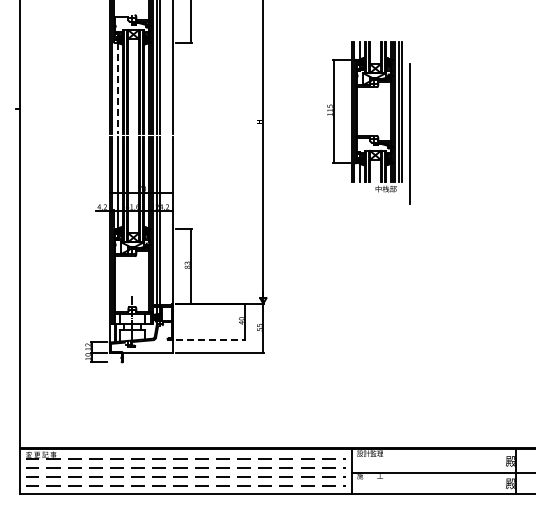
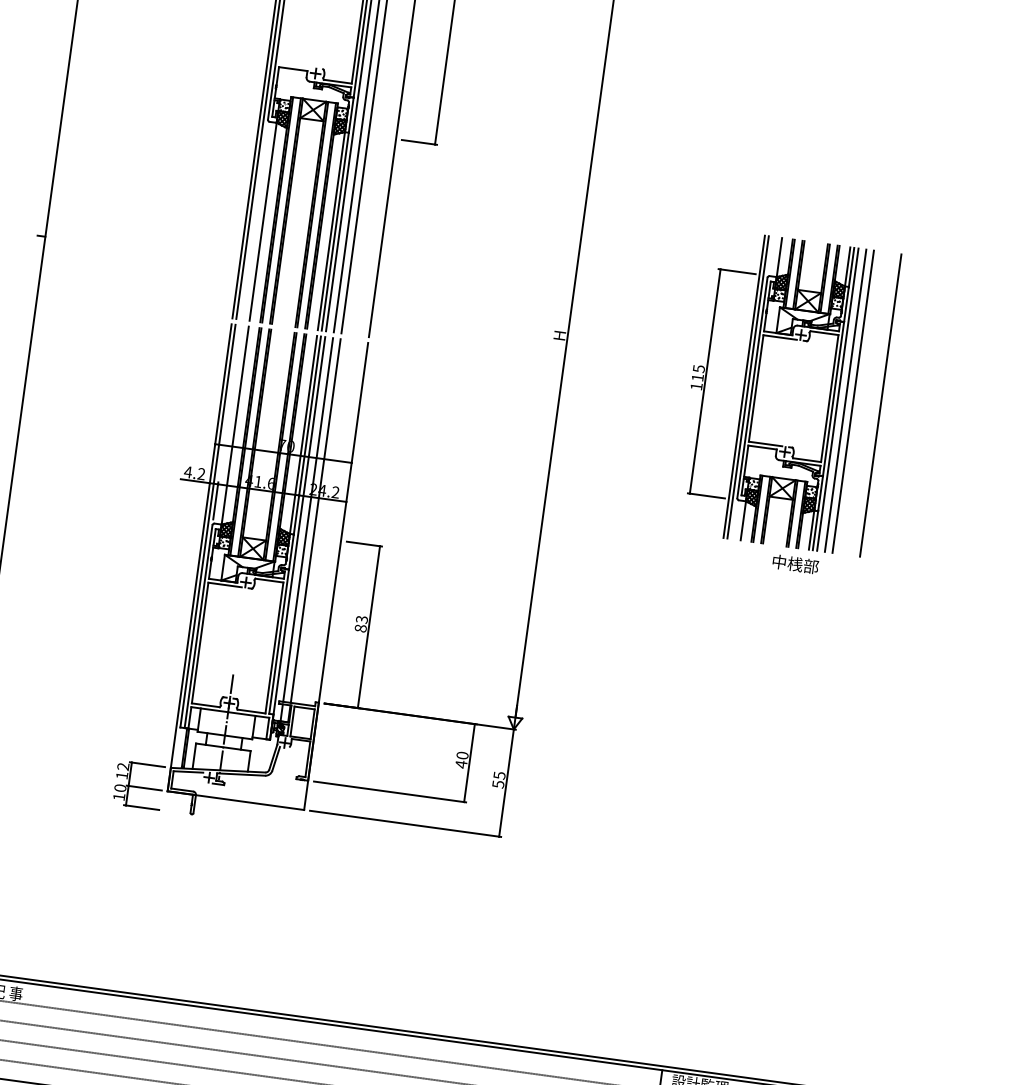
line: (117, 88) -> (262, 221), dashed -> solid
part: (364, 116) -> (770, 401), moved
line: (211, 339) -> (391, 791), dashed -> solid

